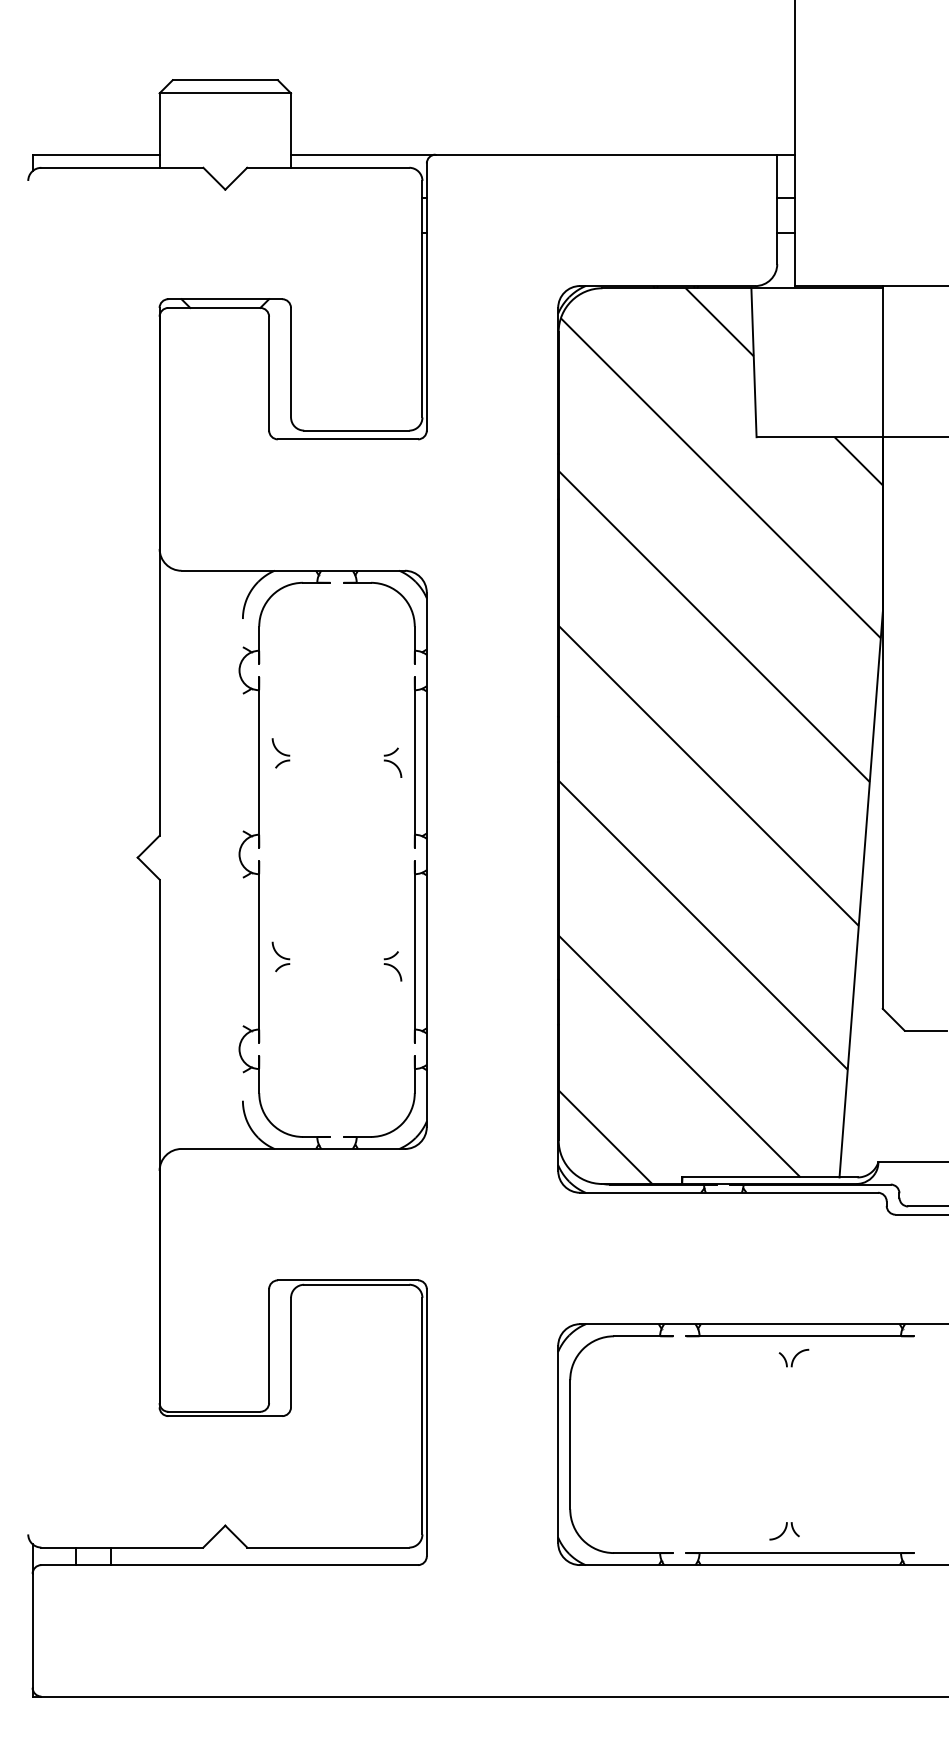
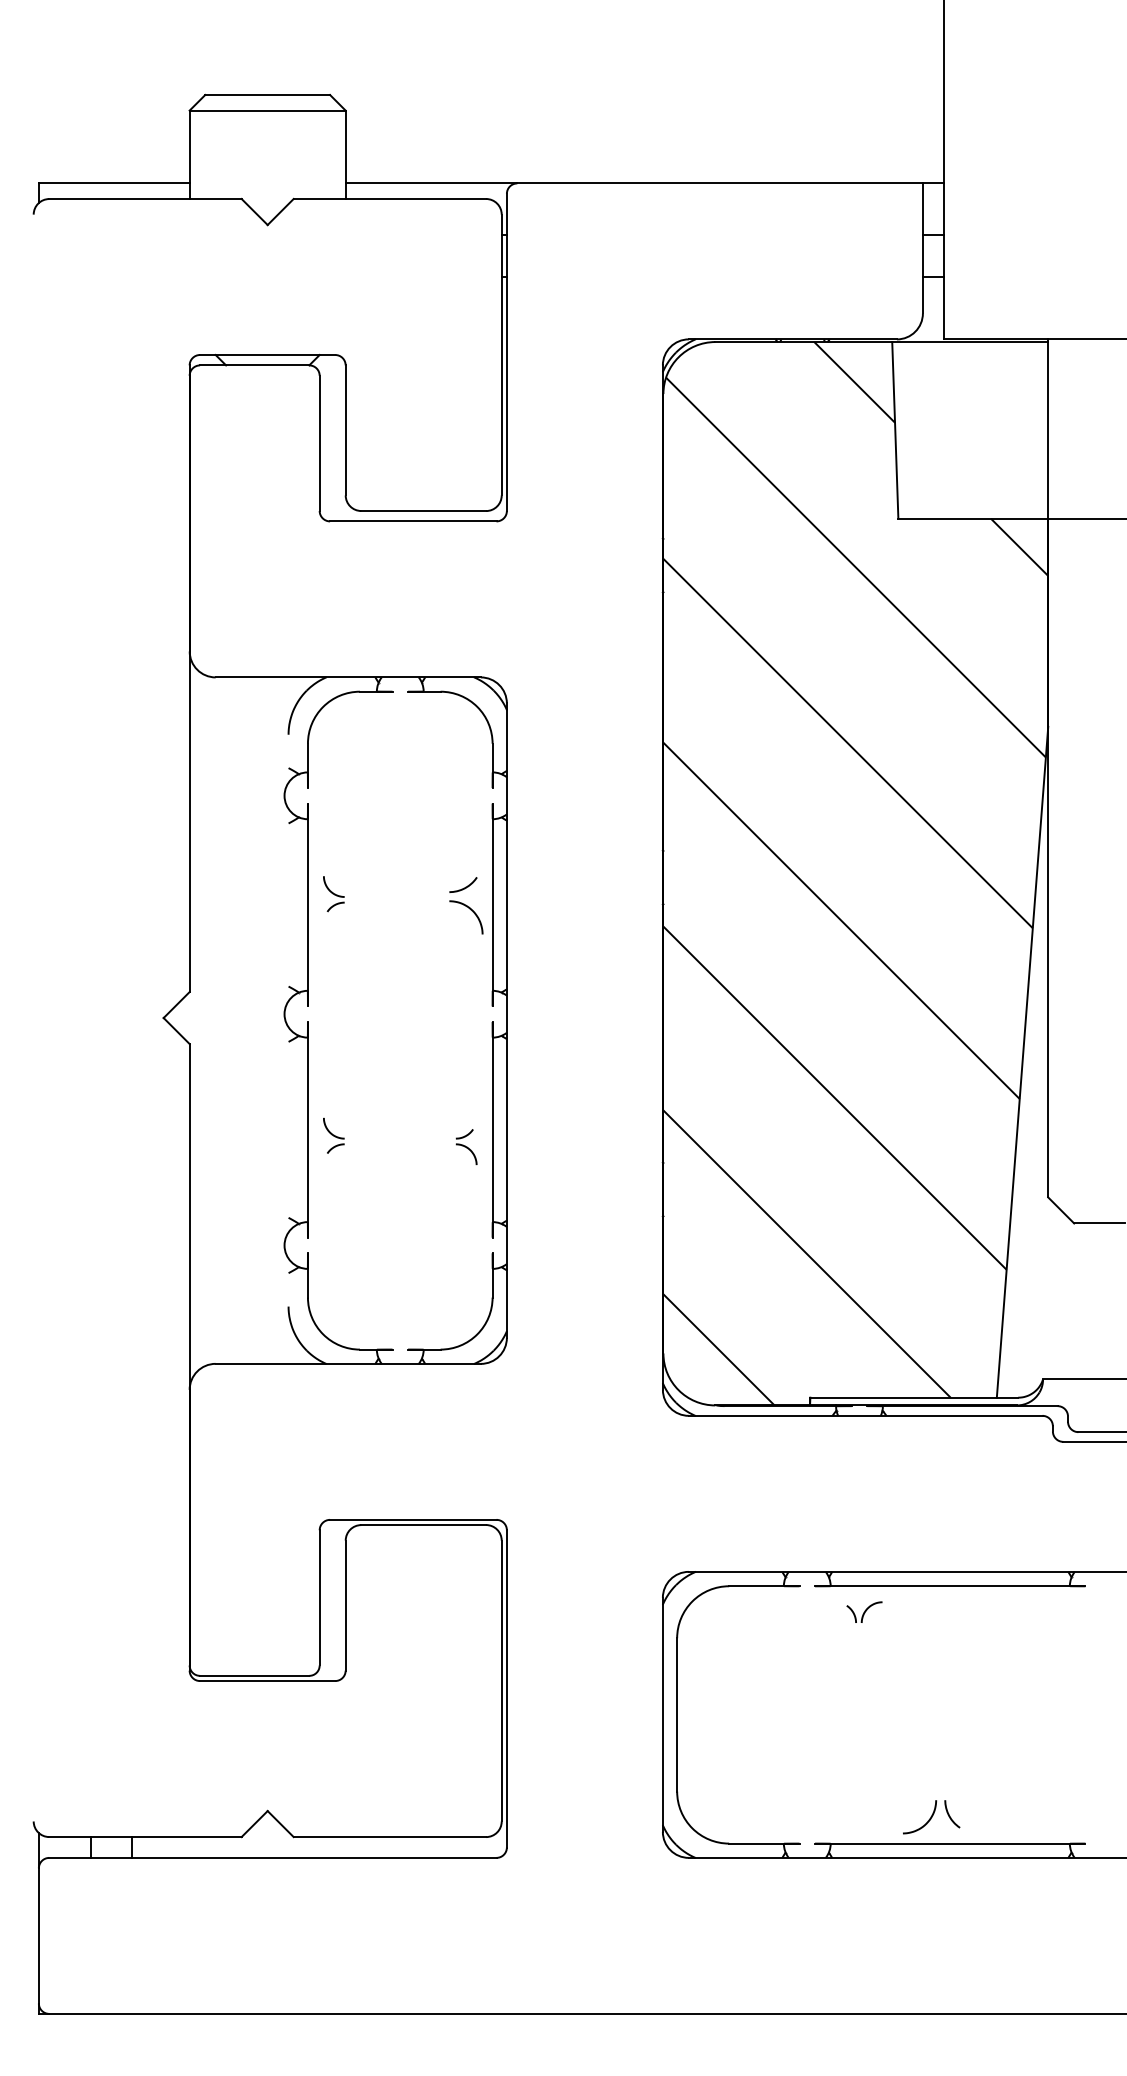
part: (392, 762) -> (466, 905), size x1.6
part: (793, 1357) -> (863, 1611), moved
part: (784, 1531) -> (931, 1817), size x1.6

